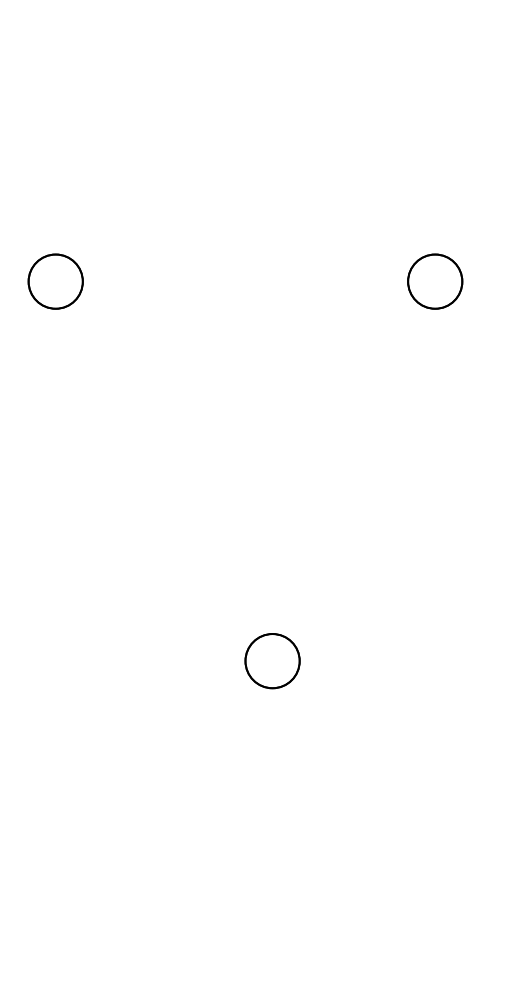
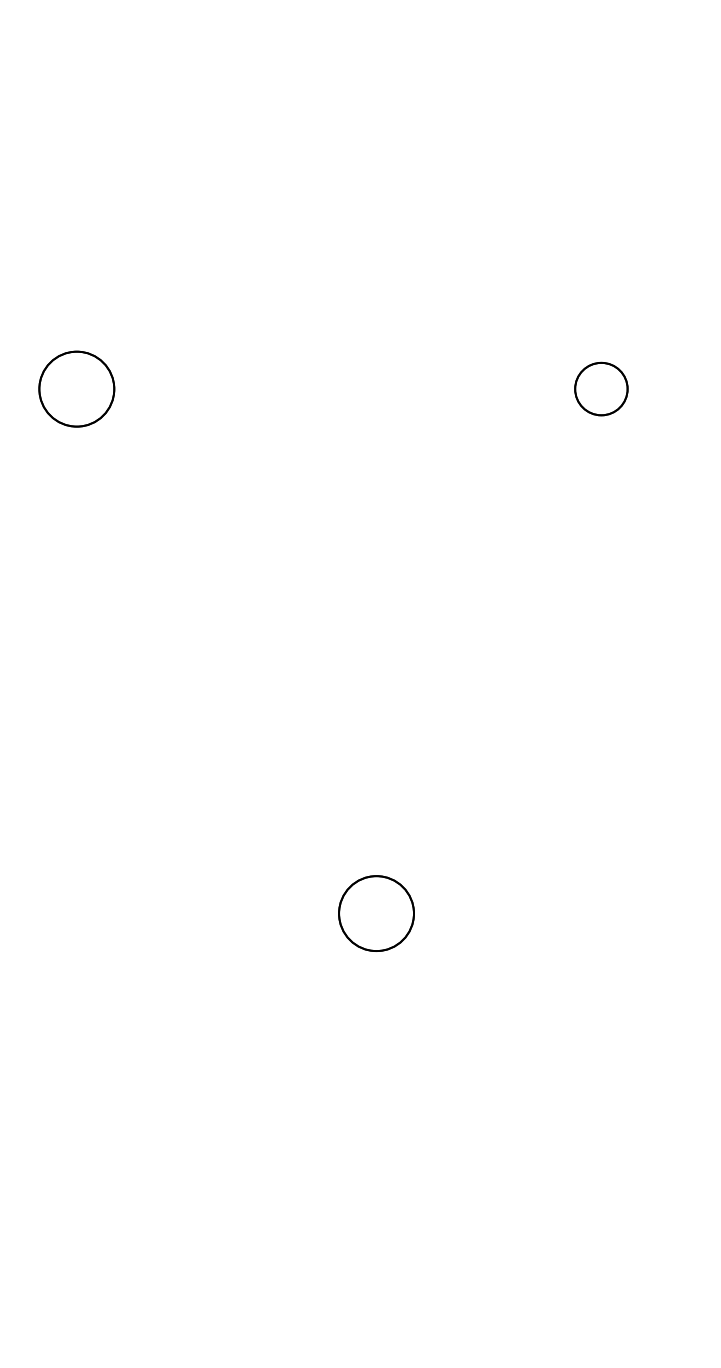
part: (435, 281) -> (601, 388), size x0.7

